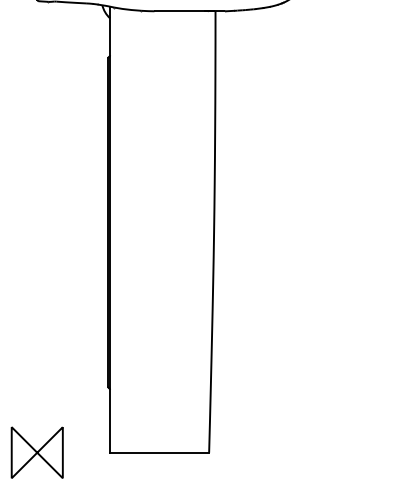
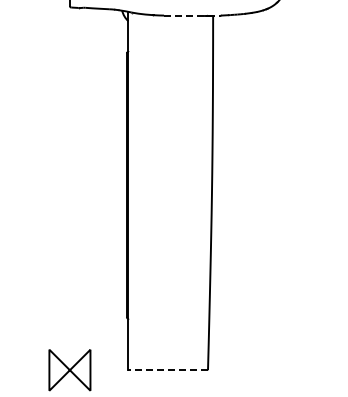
line: (188, 11) -> (191, 15), solid -> dashed
line: (159, 453) -> (168, 370), solid -> dashed

